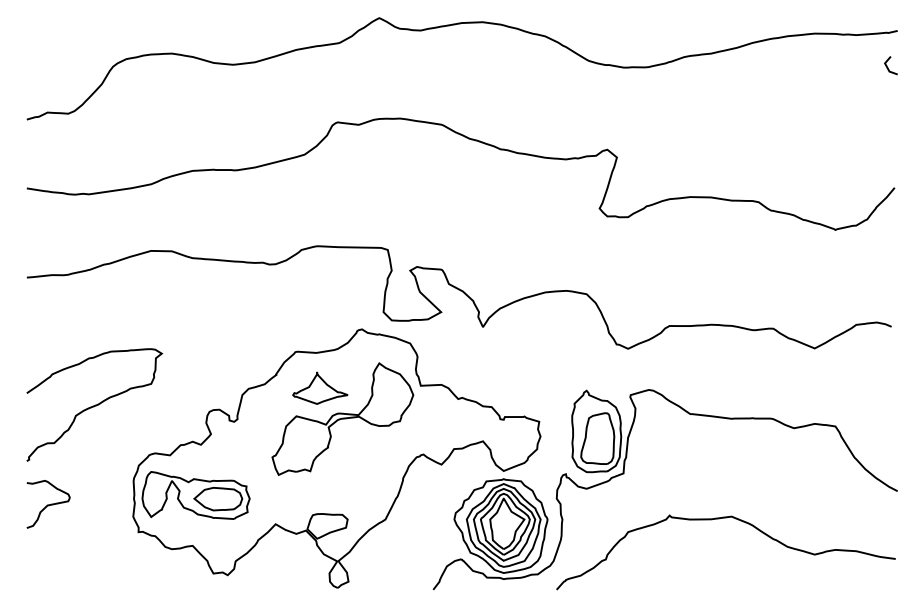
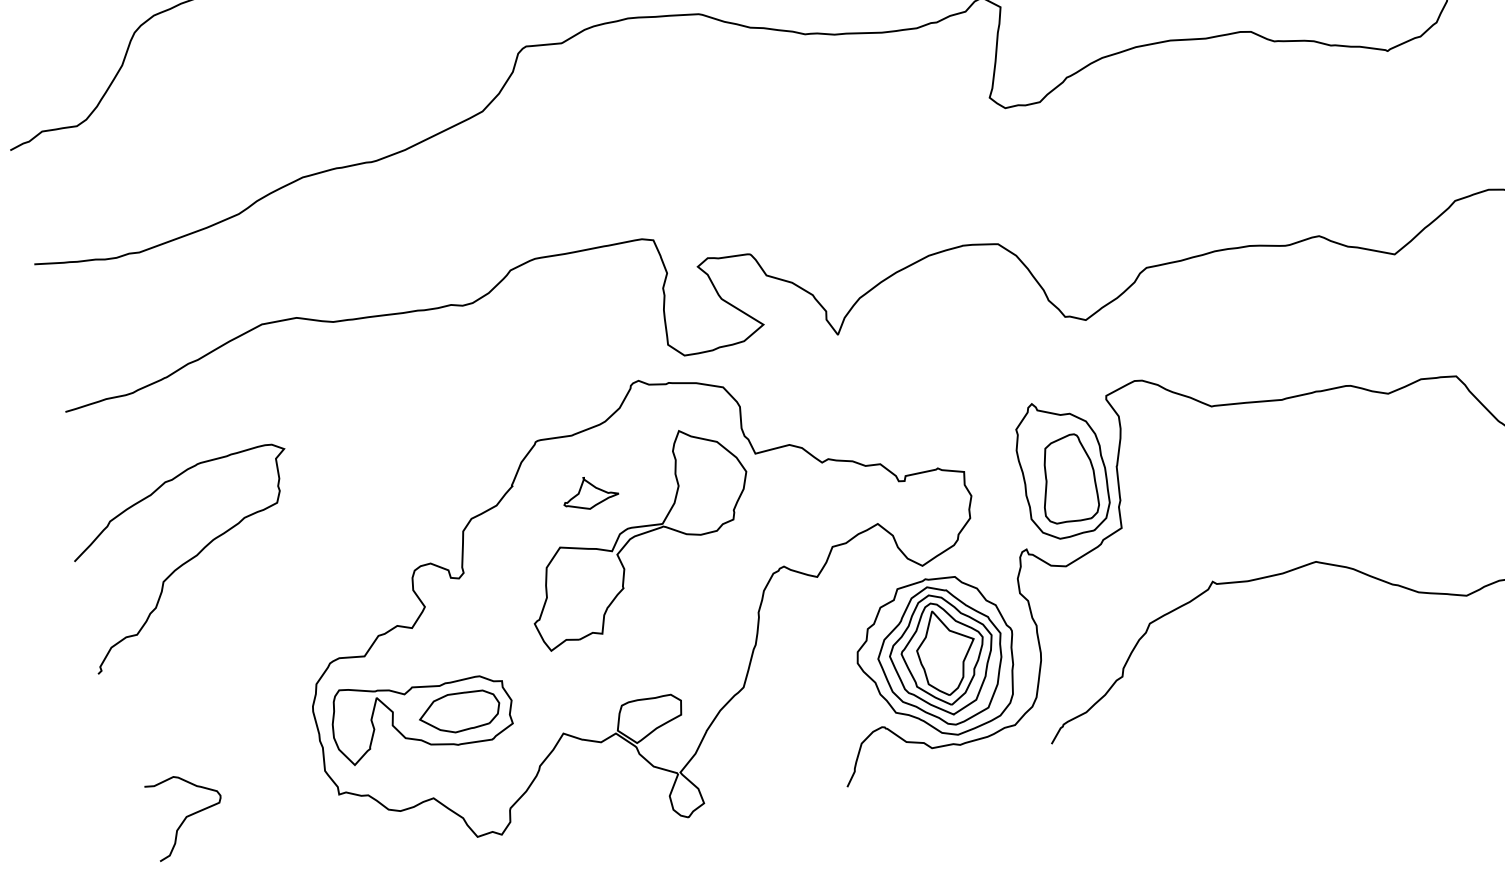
part: (320, 387) -> (589, 491), size x0.6
curve: (95, 404) -> (192, 556), moved
curve: (48, 504) -> (187, 814), moved

